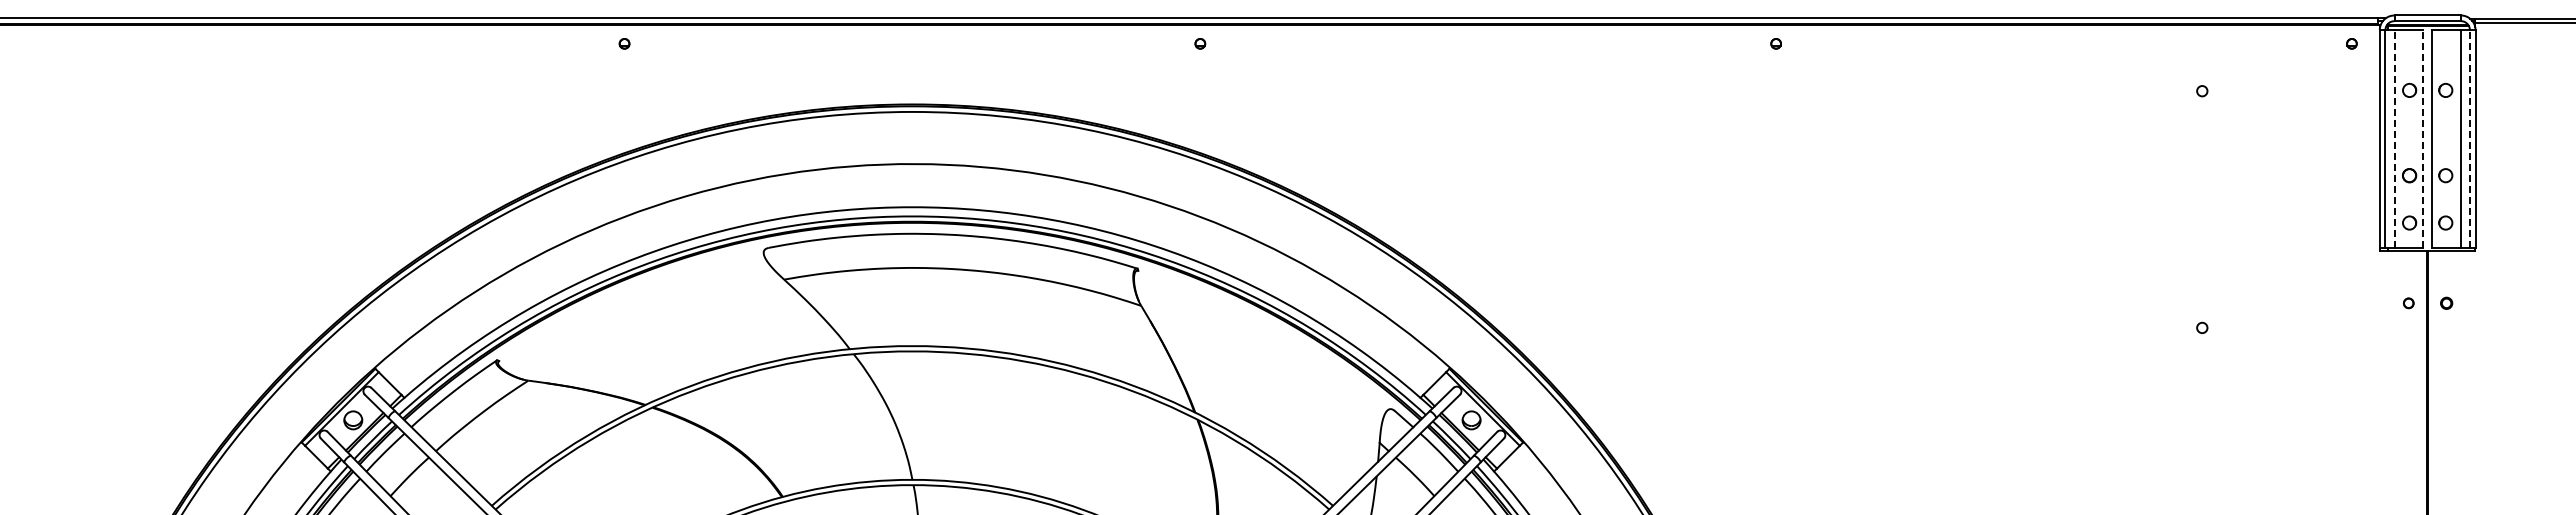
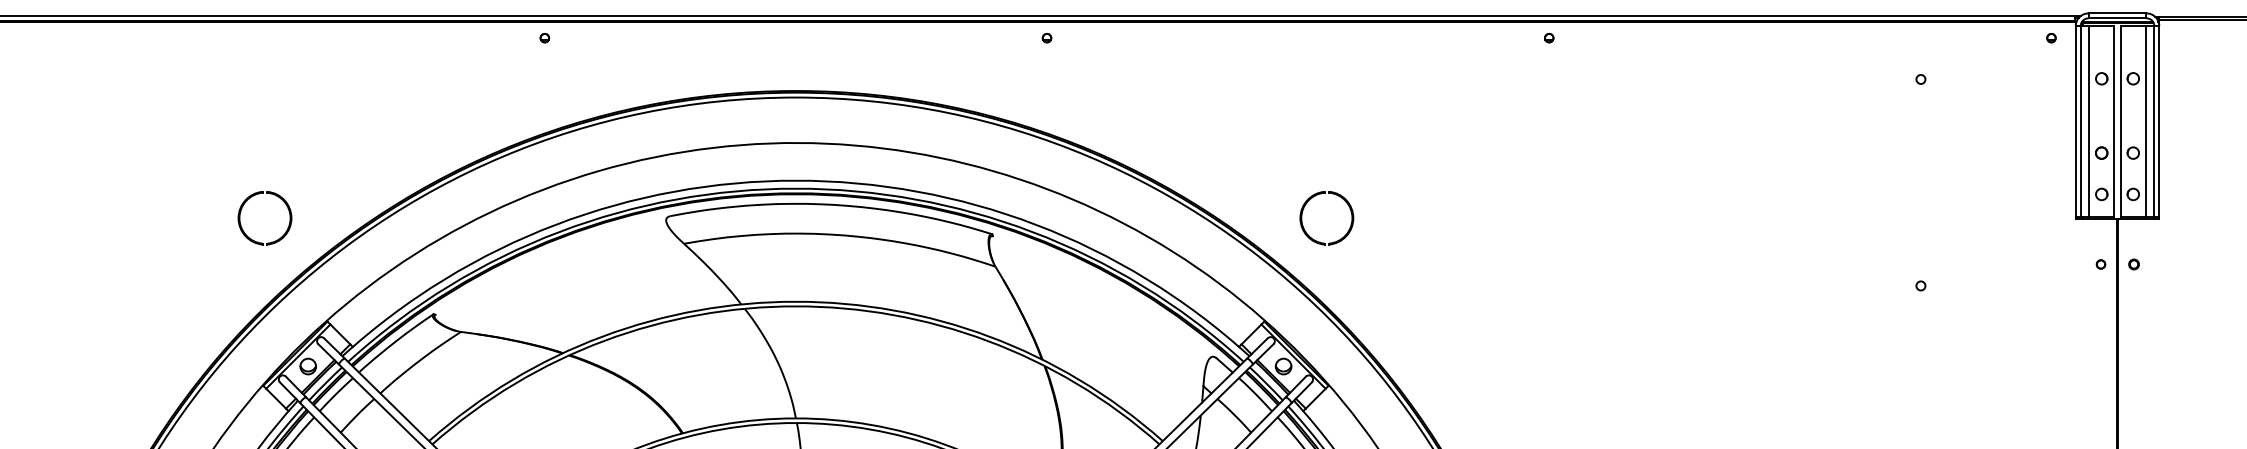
line: (2394, 138) -> (2088, 120), dashed -> solid
line: (2423, 138) -> (2113, 120), dashed -> solid
line: (2469, 138) -> (2154, 120), dashed -> solid
part: (282, 268) -> (246, 234), added
part: (1541, 269) -> (1344, 234), added

